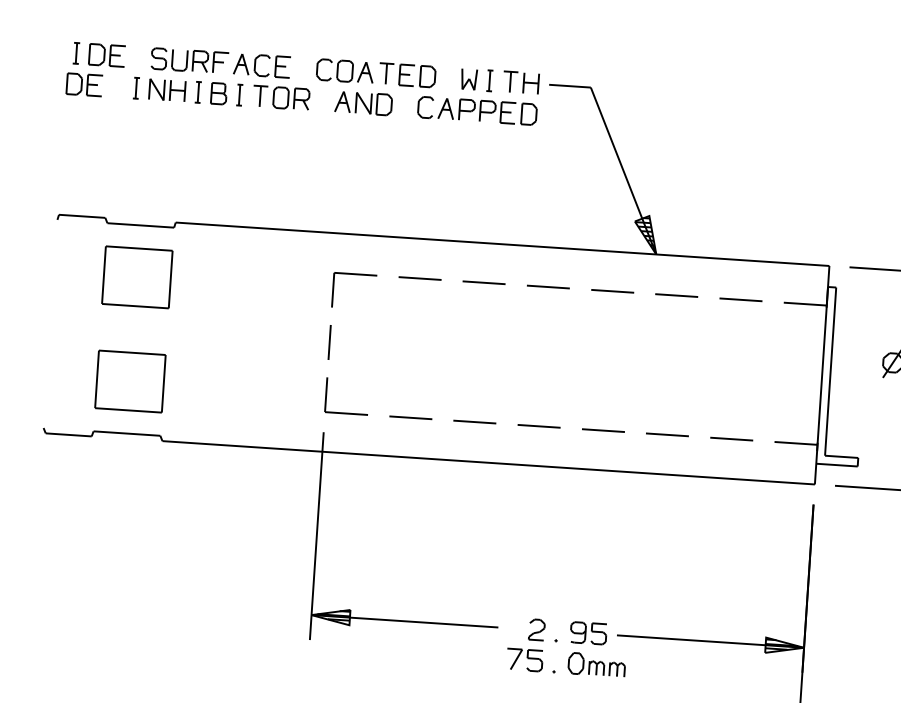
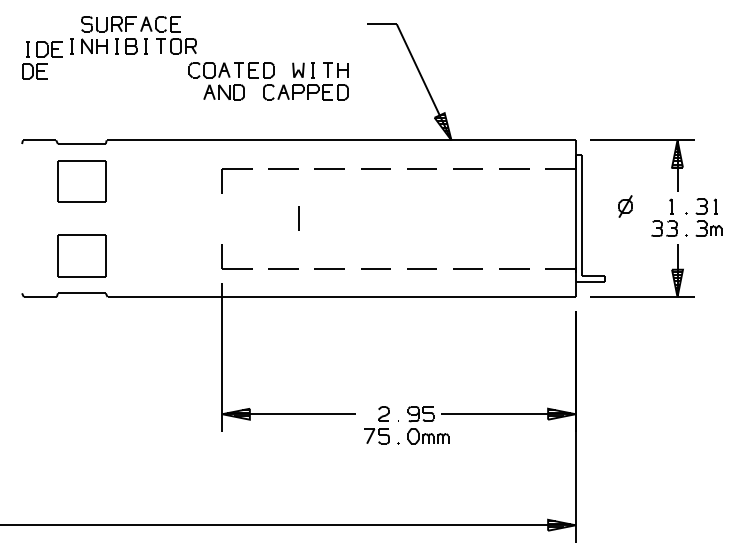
part: (95, 70) -> (42, 60), moved
part: (426, 92) -> (268, 81), moved
line: (328, 342) -> (298, 218), moved

